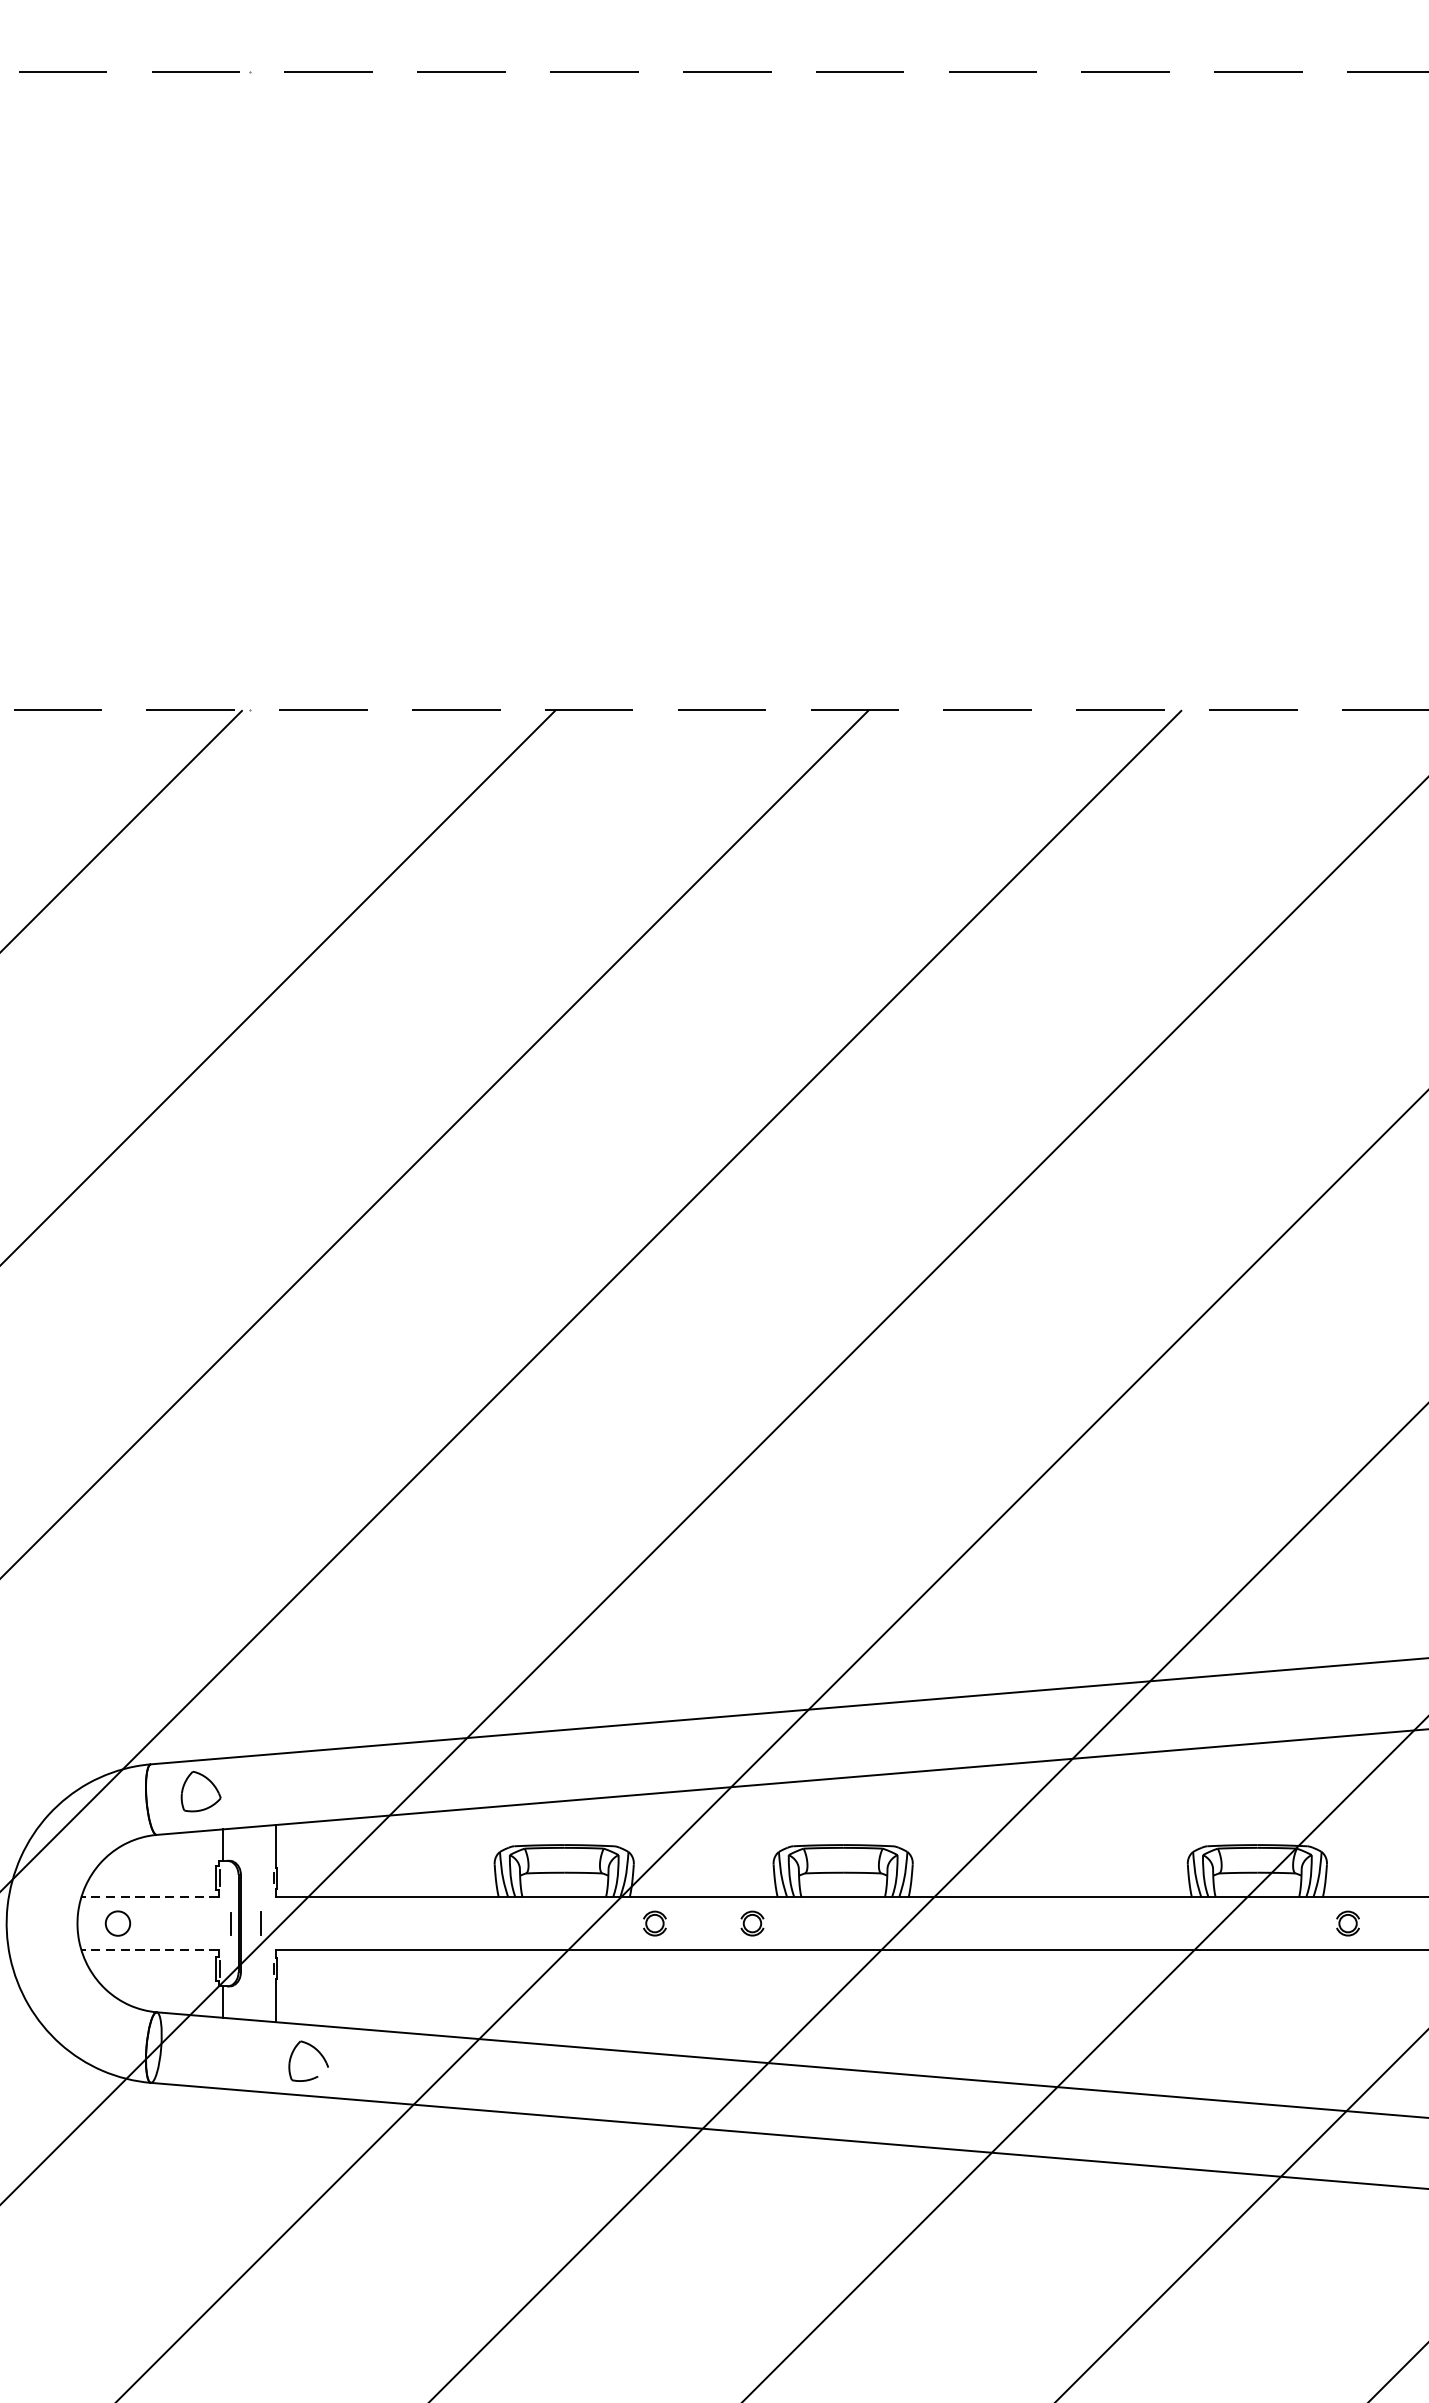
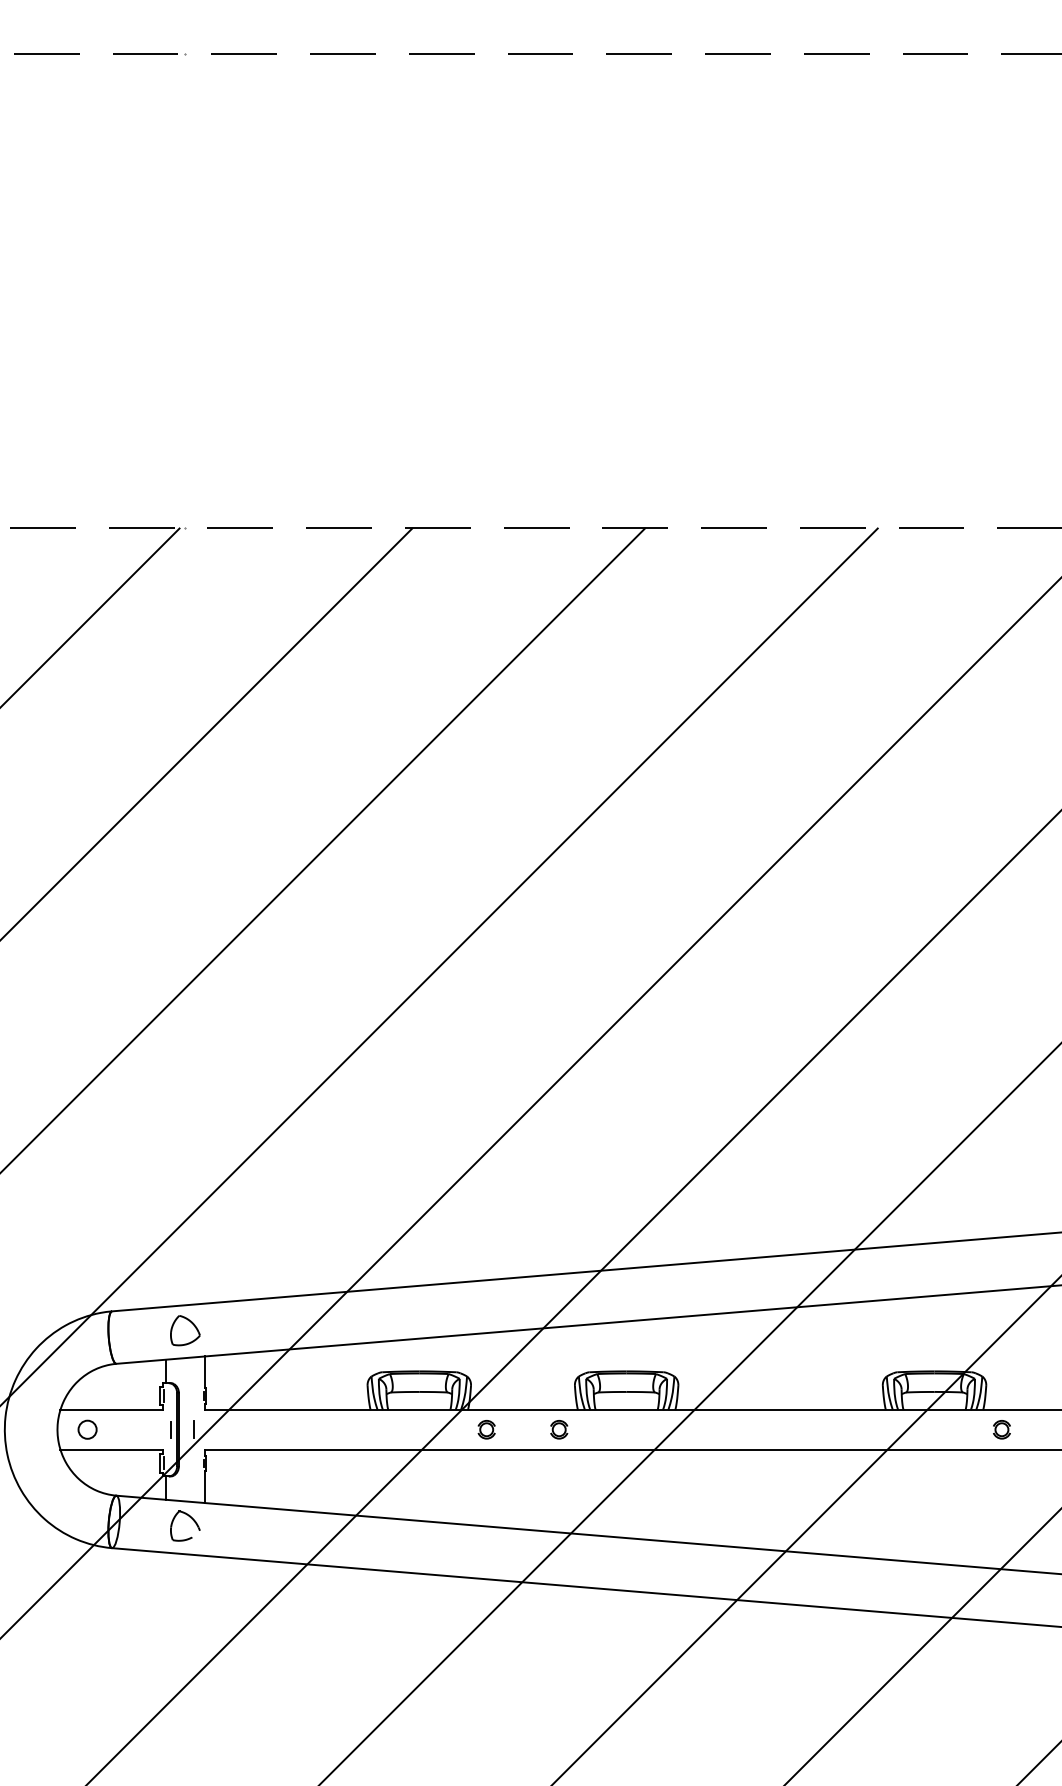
part: (201, 1791) -> (185, 1330), moved
line: (150, 1897) -> (111, 1410), dashed -> solid
line: (150, 1950) -> (111, 1449), dashed -> solid
part: (315, 2051) -> (190, 1518), moved

